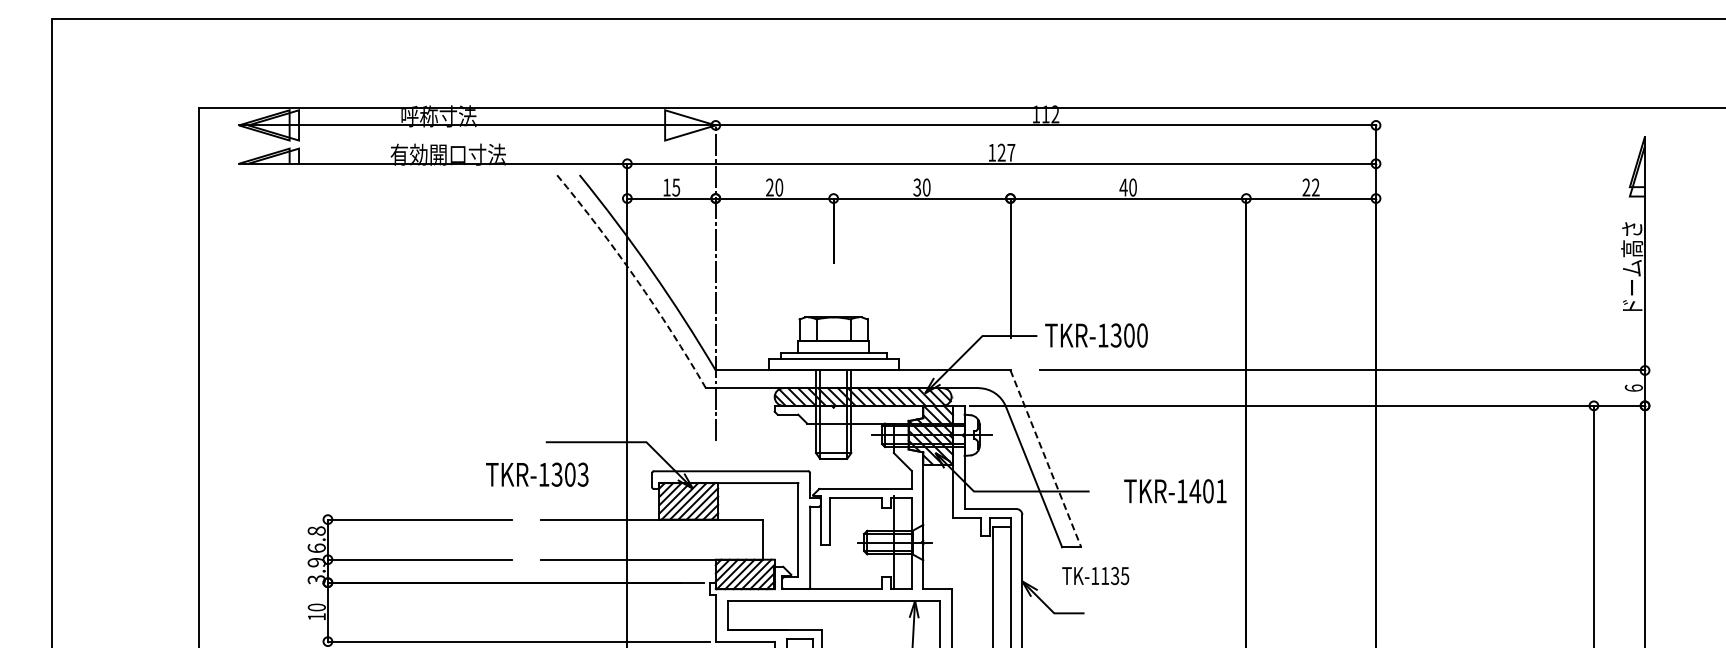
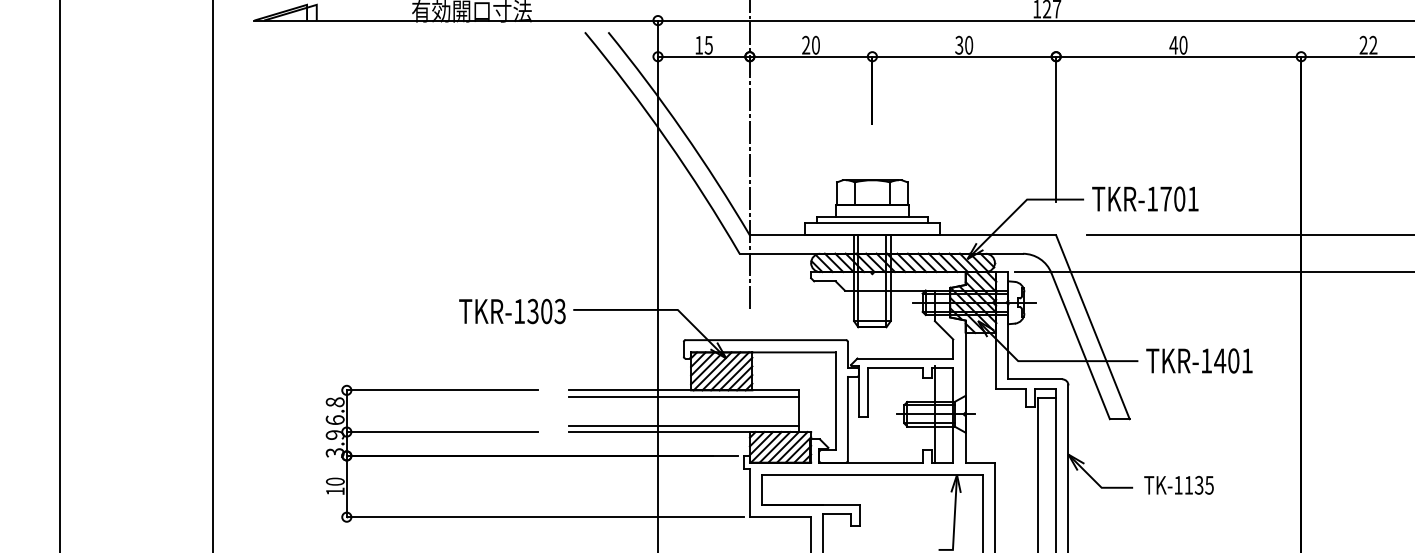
arc: (635, 278) -> (666, 139), dashed -> solid
text: (1128, 335) -> (1178, 199), TKR-1300 -> TKR-1701
line: (1046, 459) -> (1093, 327), dashed -> solid
text: (537, 474) -> (512, 311), moved
text: (1175, 491) -> (1199, 361), moved
line: (651, 525) -> (683, 396), added
line: (651, 553) -> (683, 425), added
text: (1095, 576) -> (1178, 485), moved

